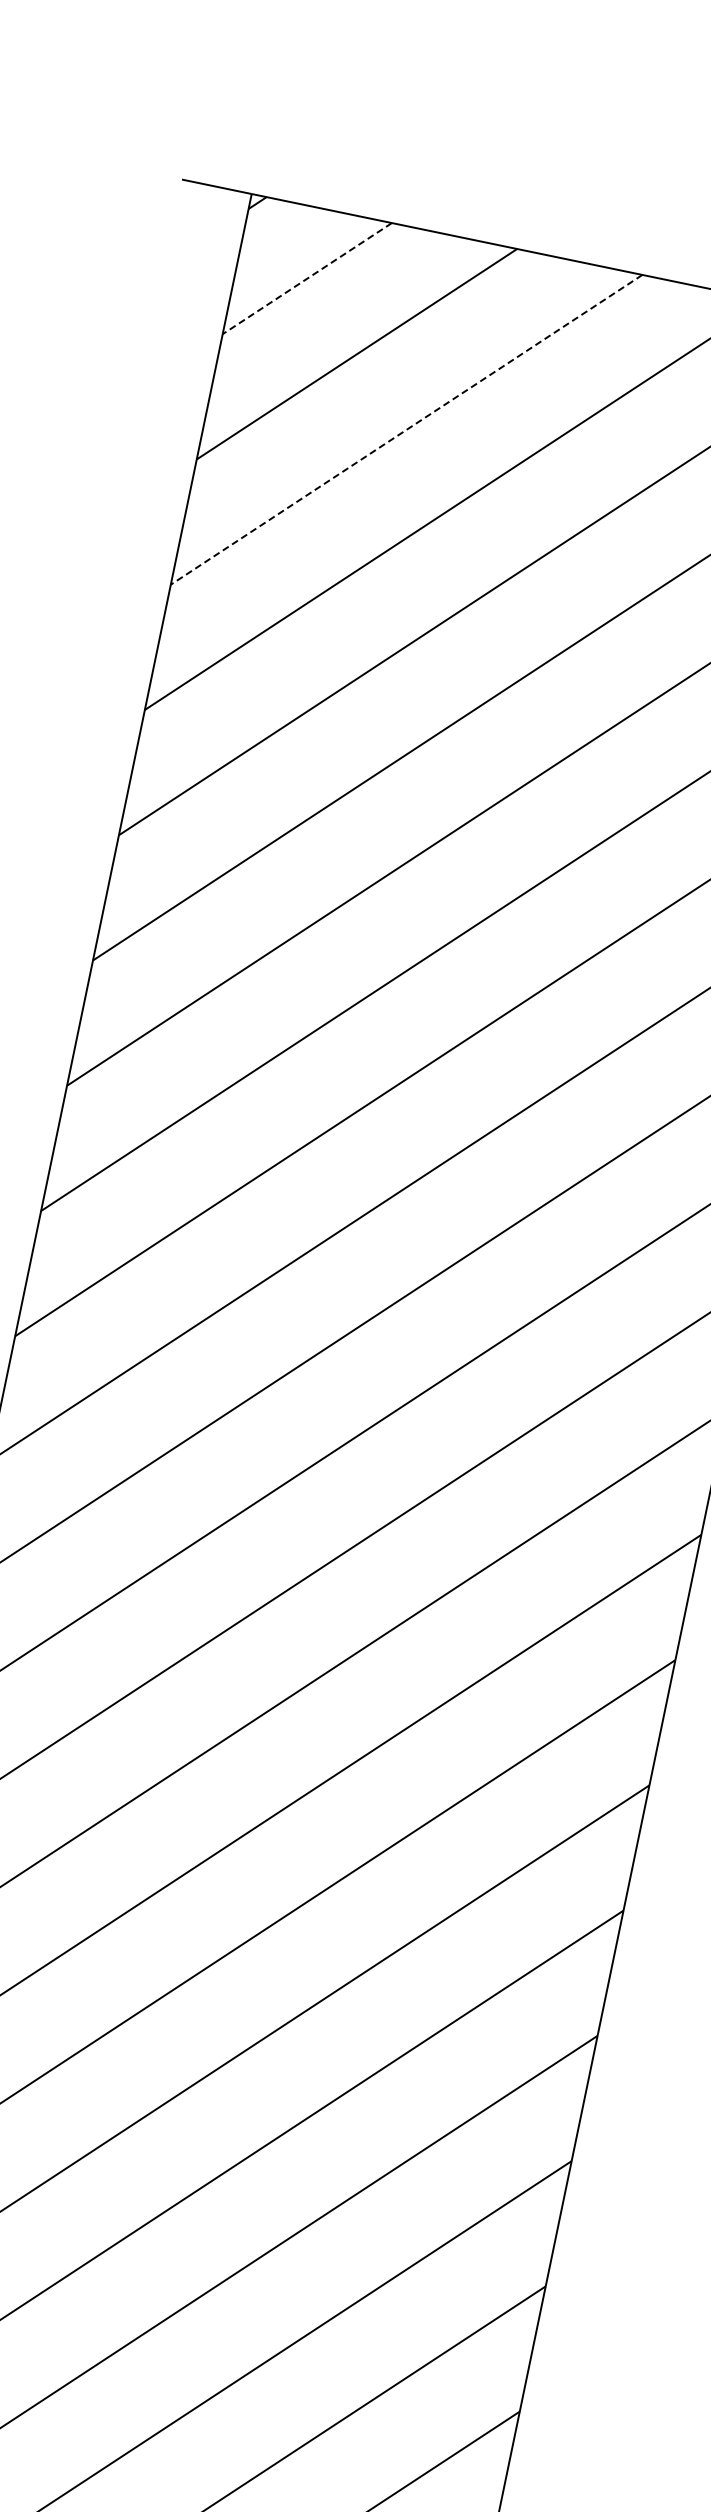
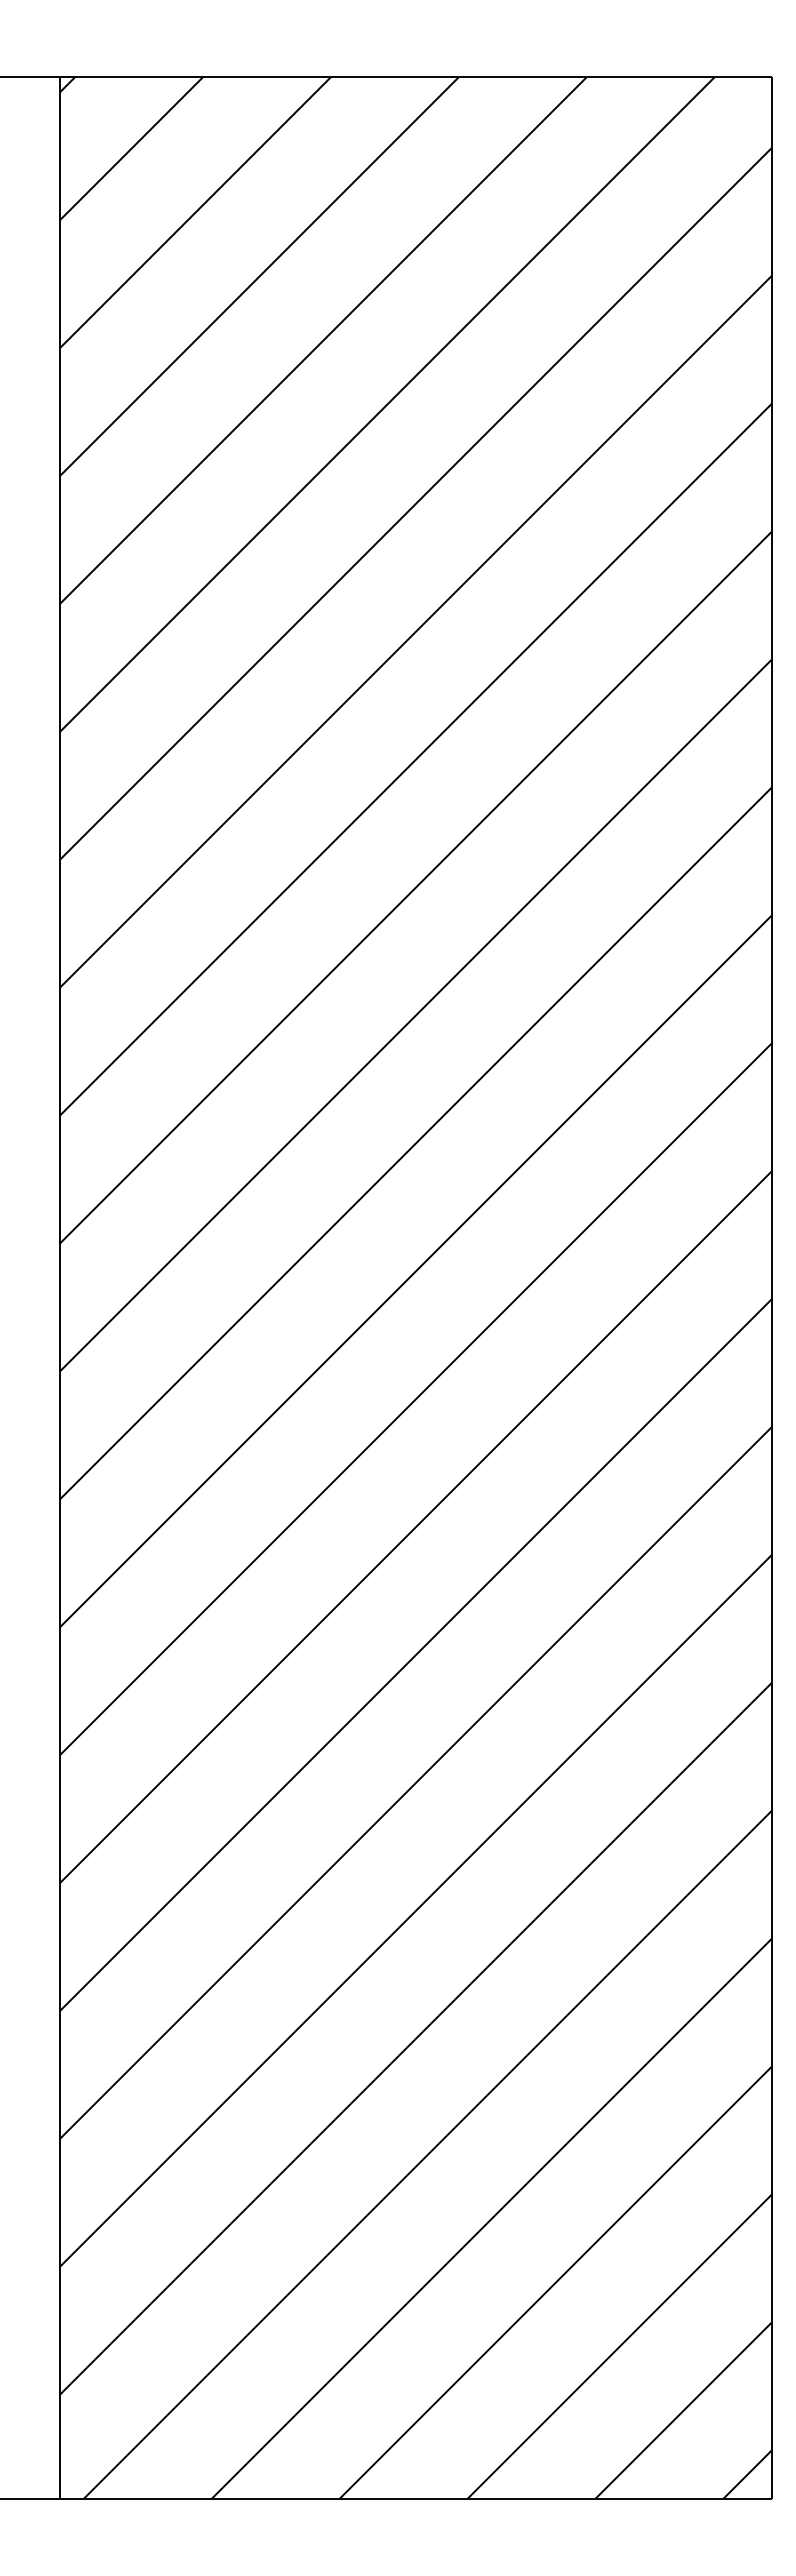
line: (307, 279) -> (131, 149), dashed -> solid
line: (405, 430) -> (258, 277), dashed -> solid

